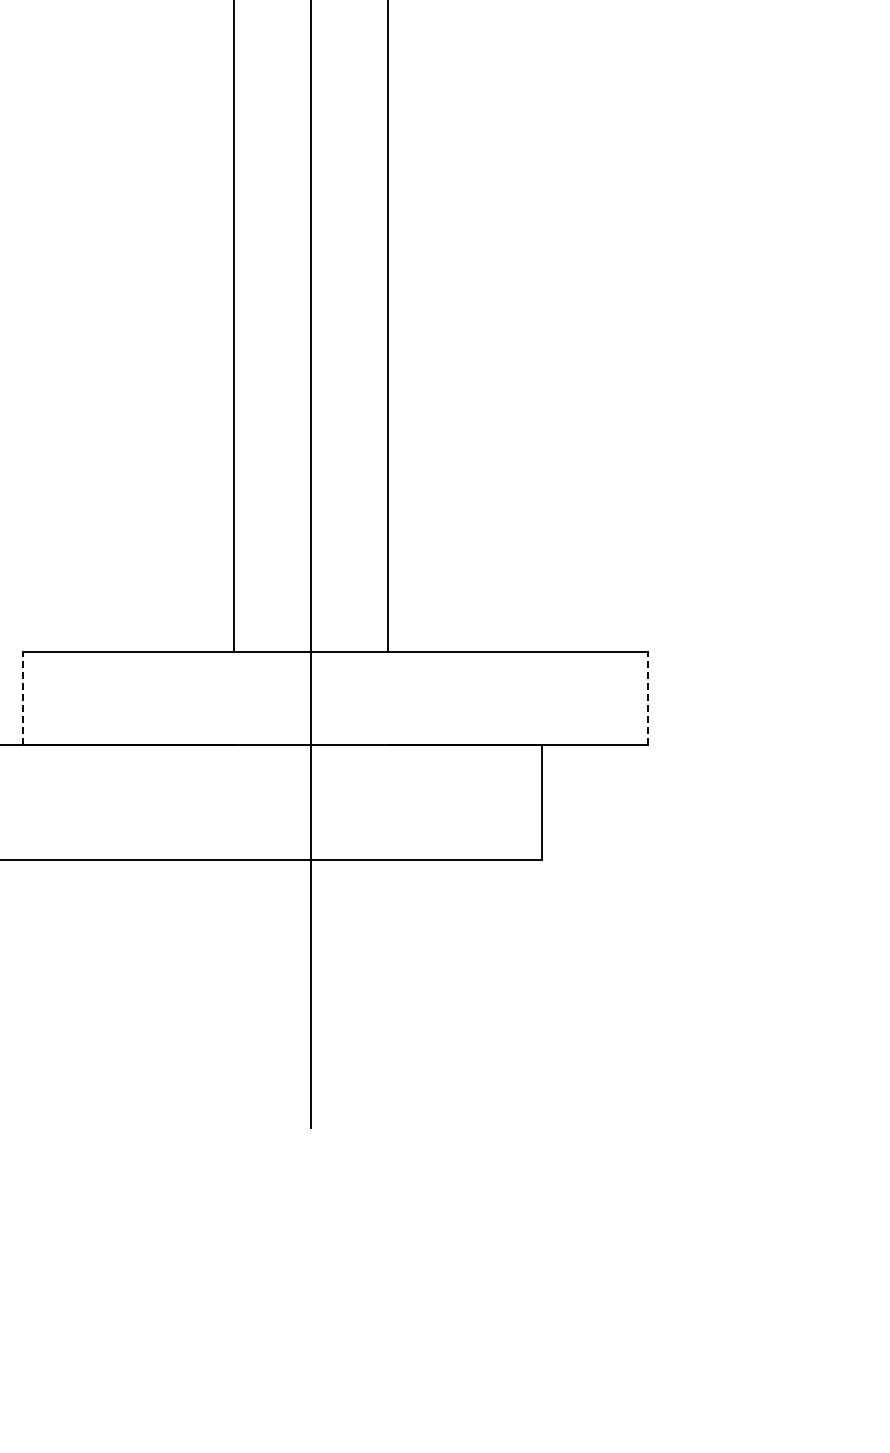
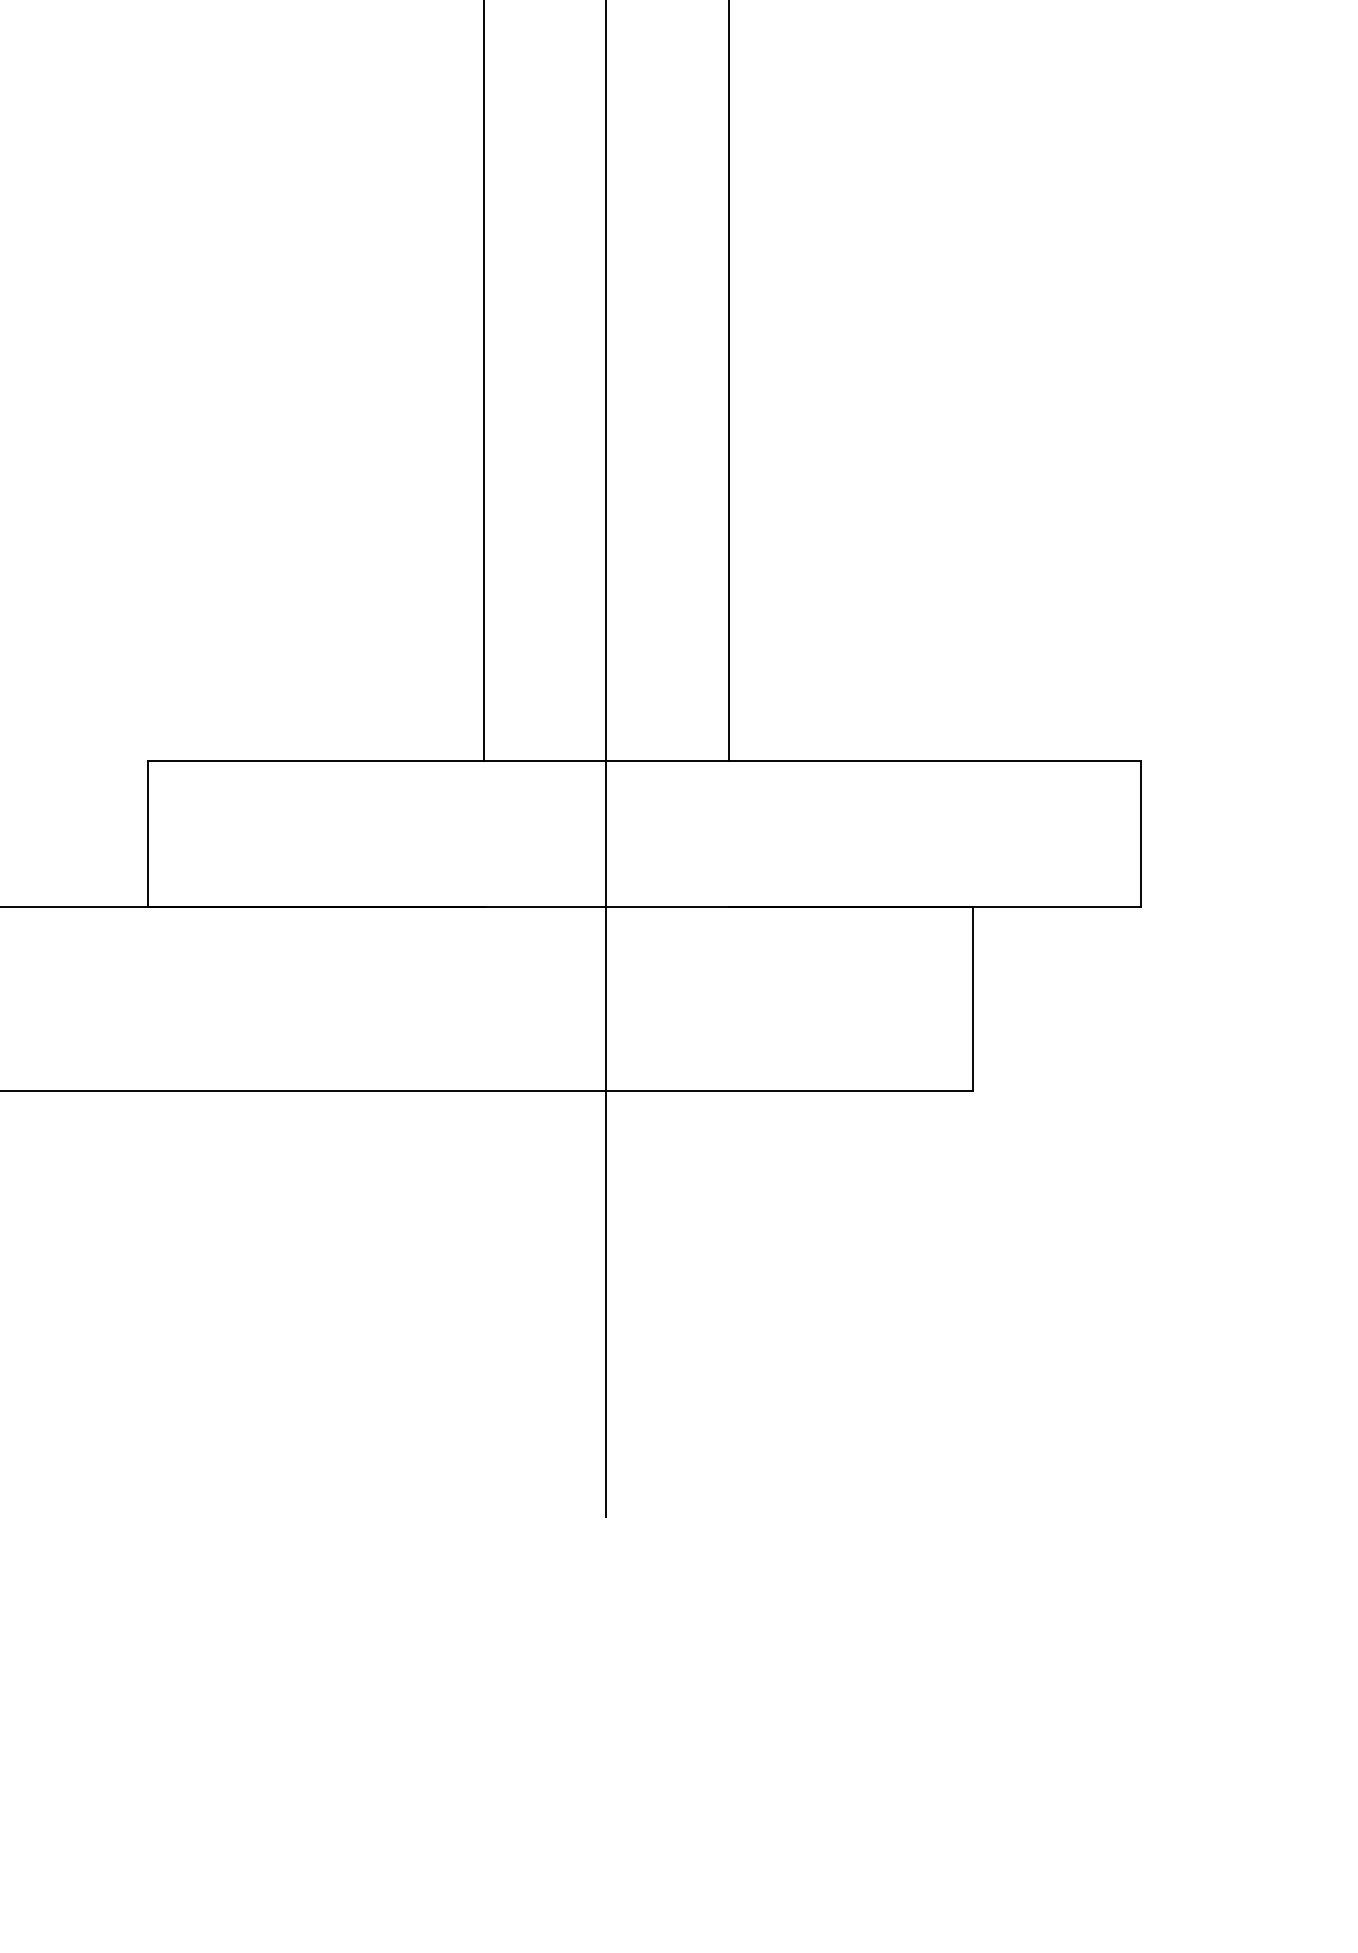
line: (22, 698) -> (147, 833), dashed -> solid
line: (647, 698) -> (1141, 833), dashed -> solid

